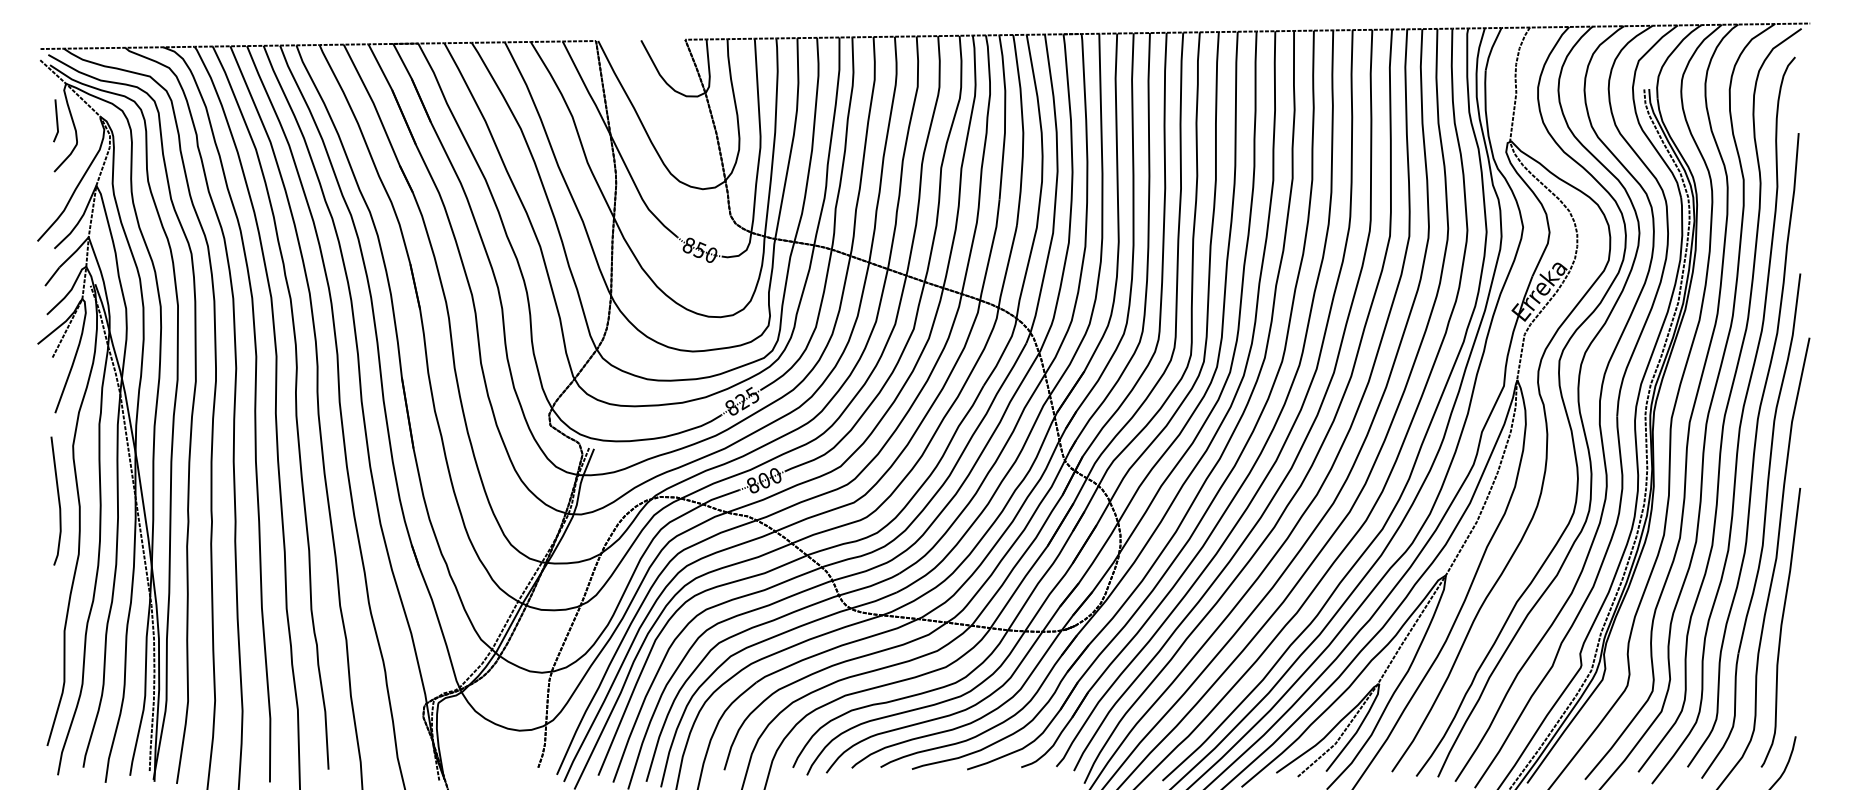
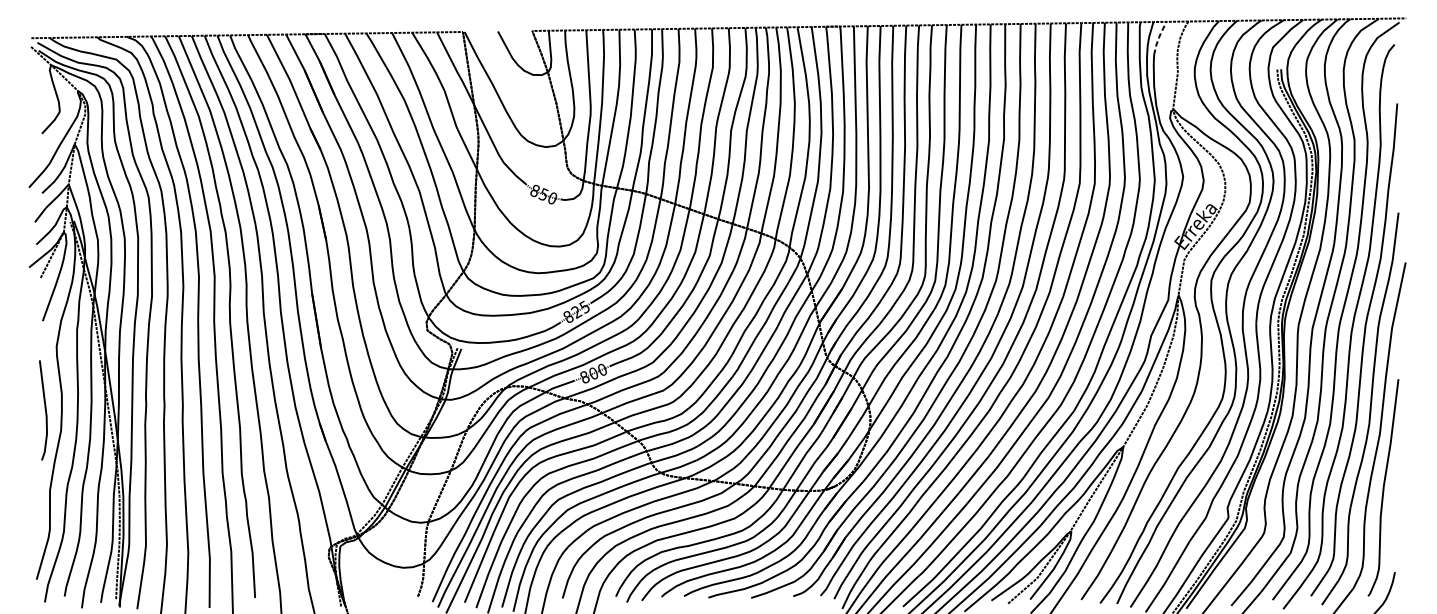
line: (1491, 48) -> (1158, 37), solid -> dashed
line: (56, 120) -> (43, 93), removed
line: (58, 500) -> (45, 409), moved

